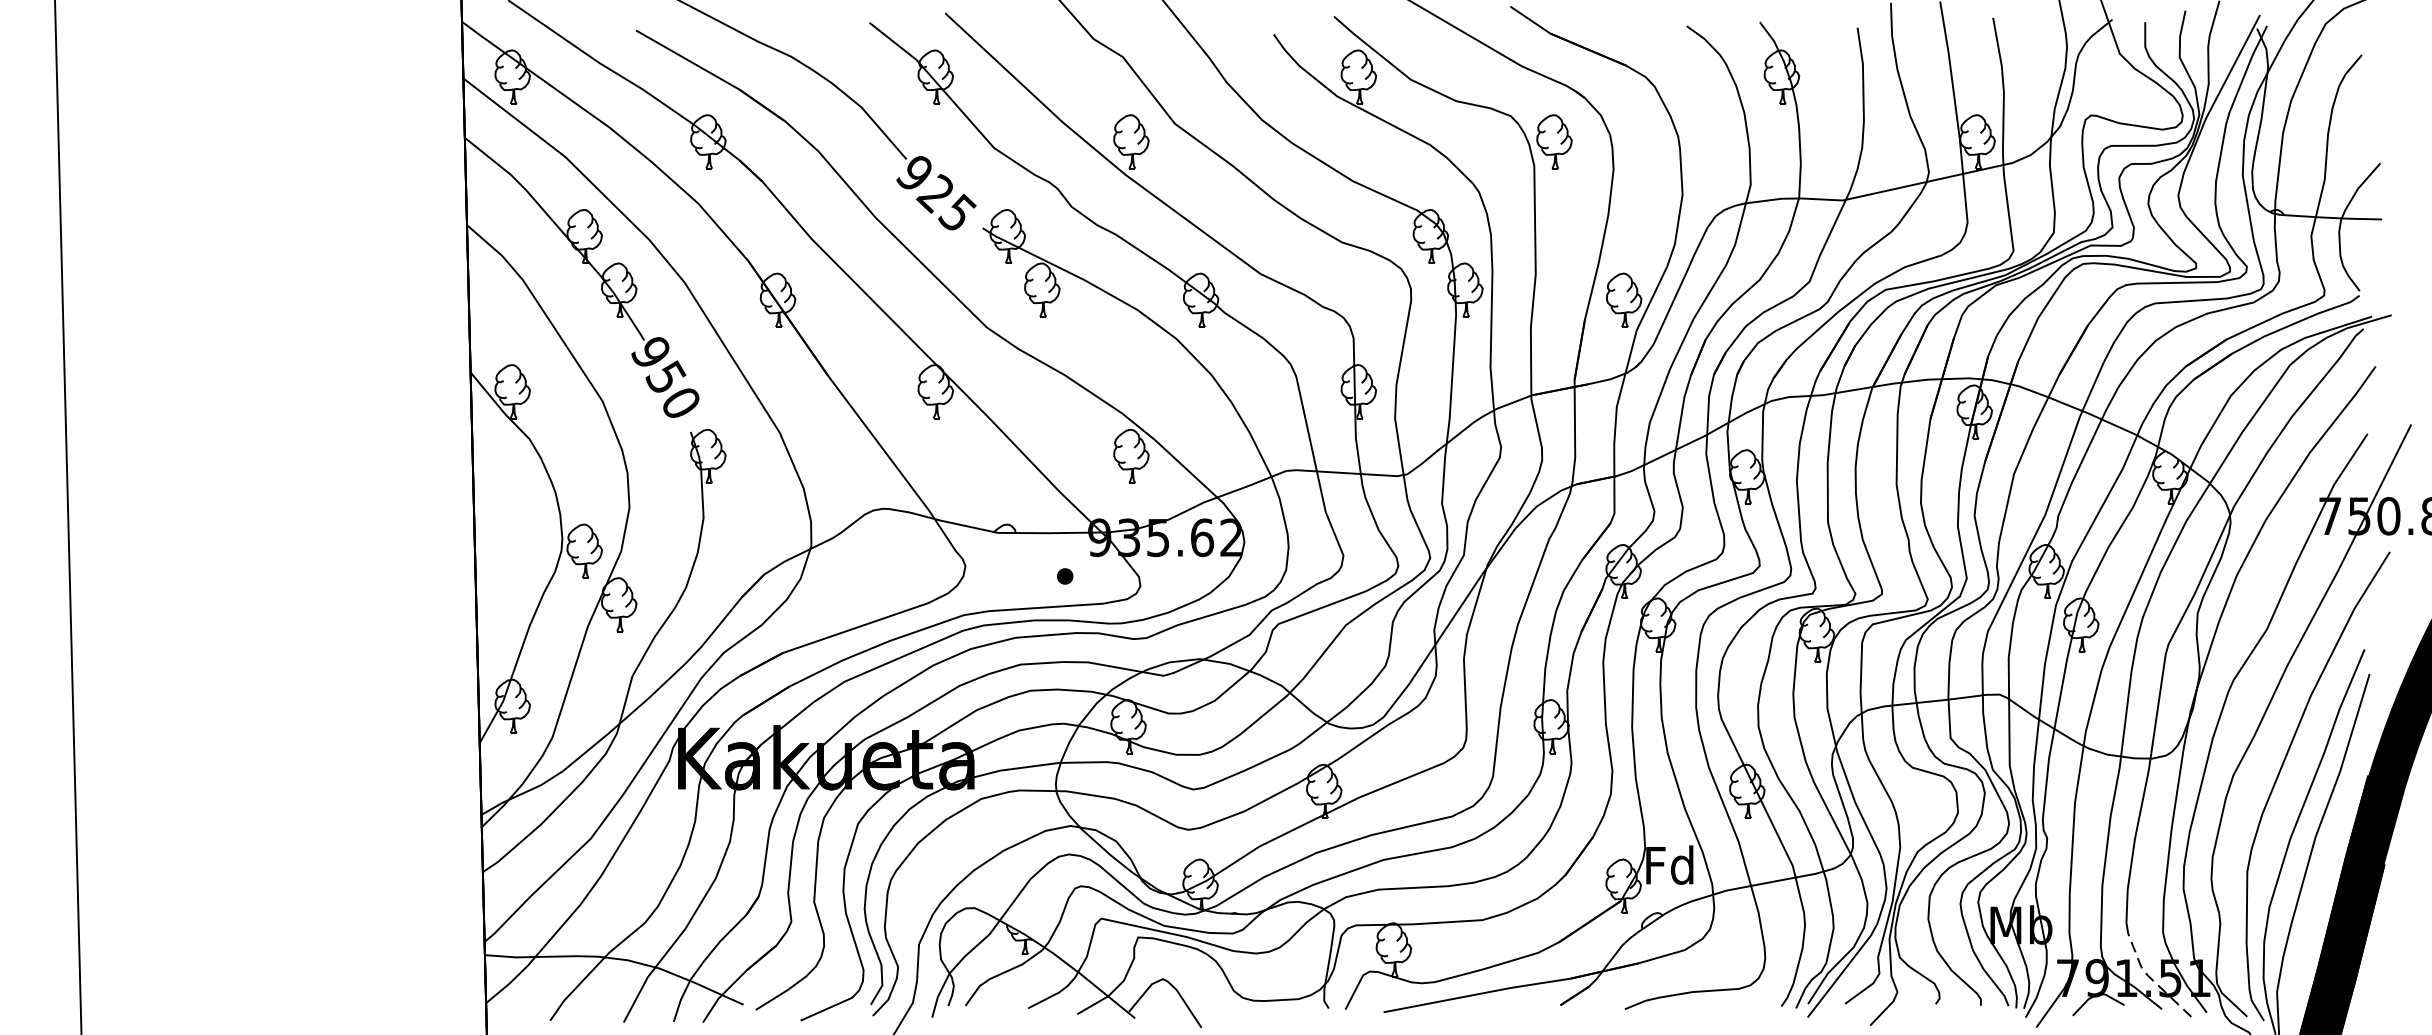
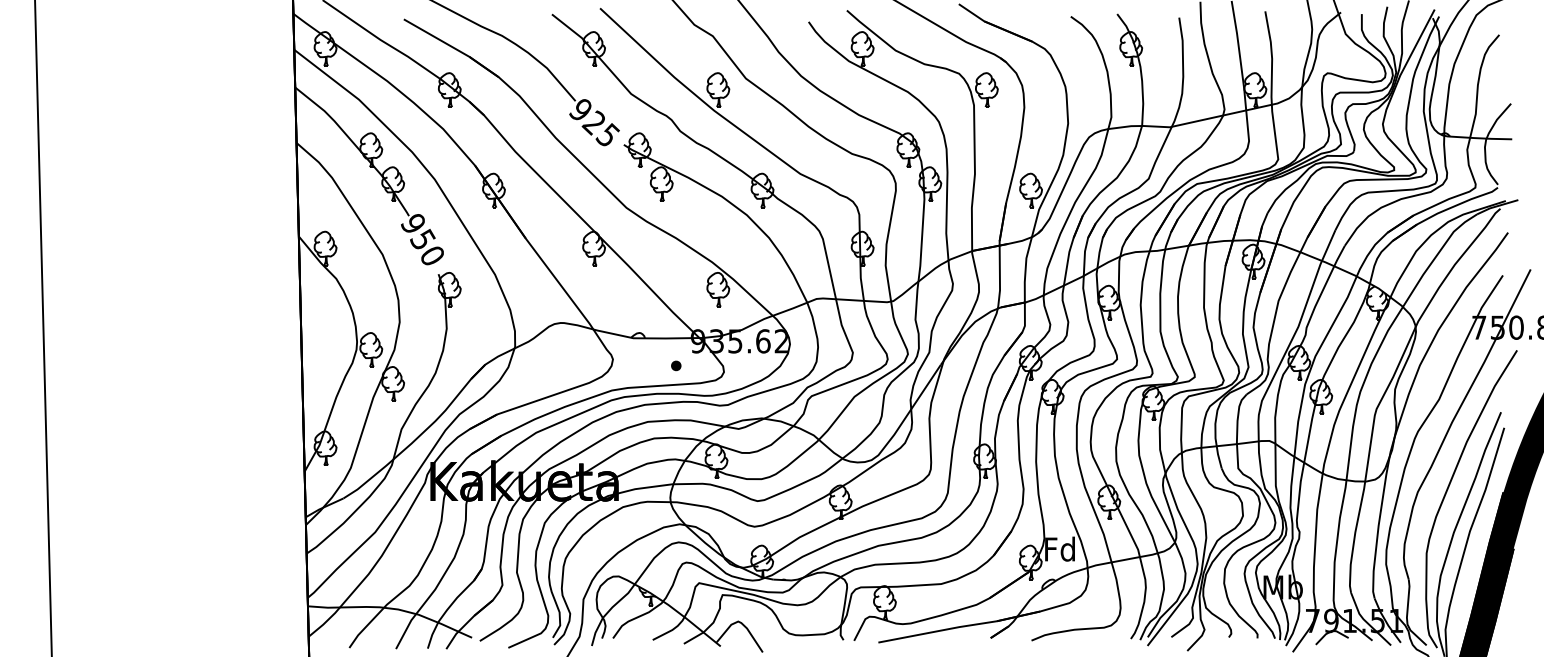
line: (2150, 979) -> (1365, 621), dashed -> solid

